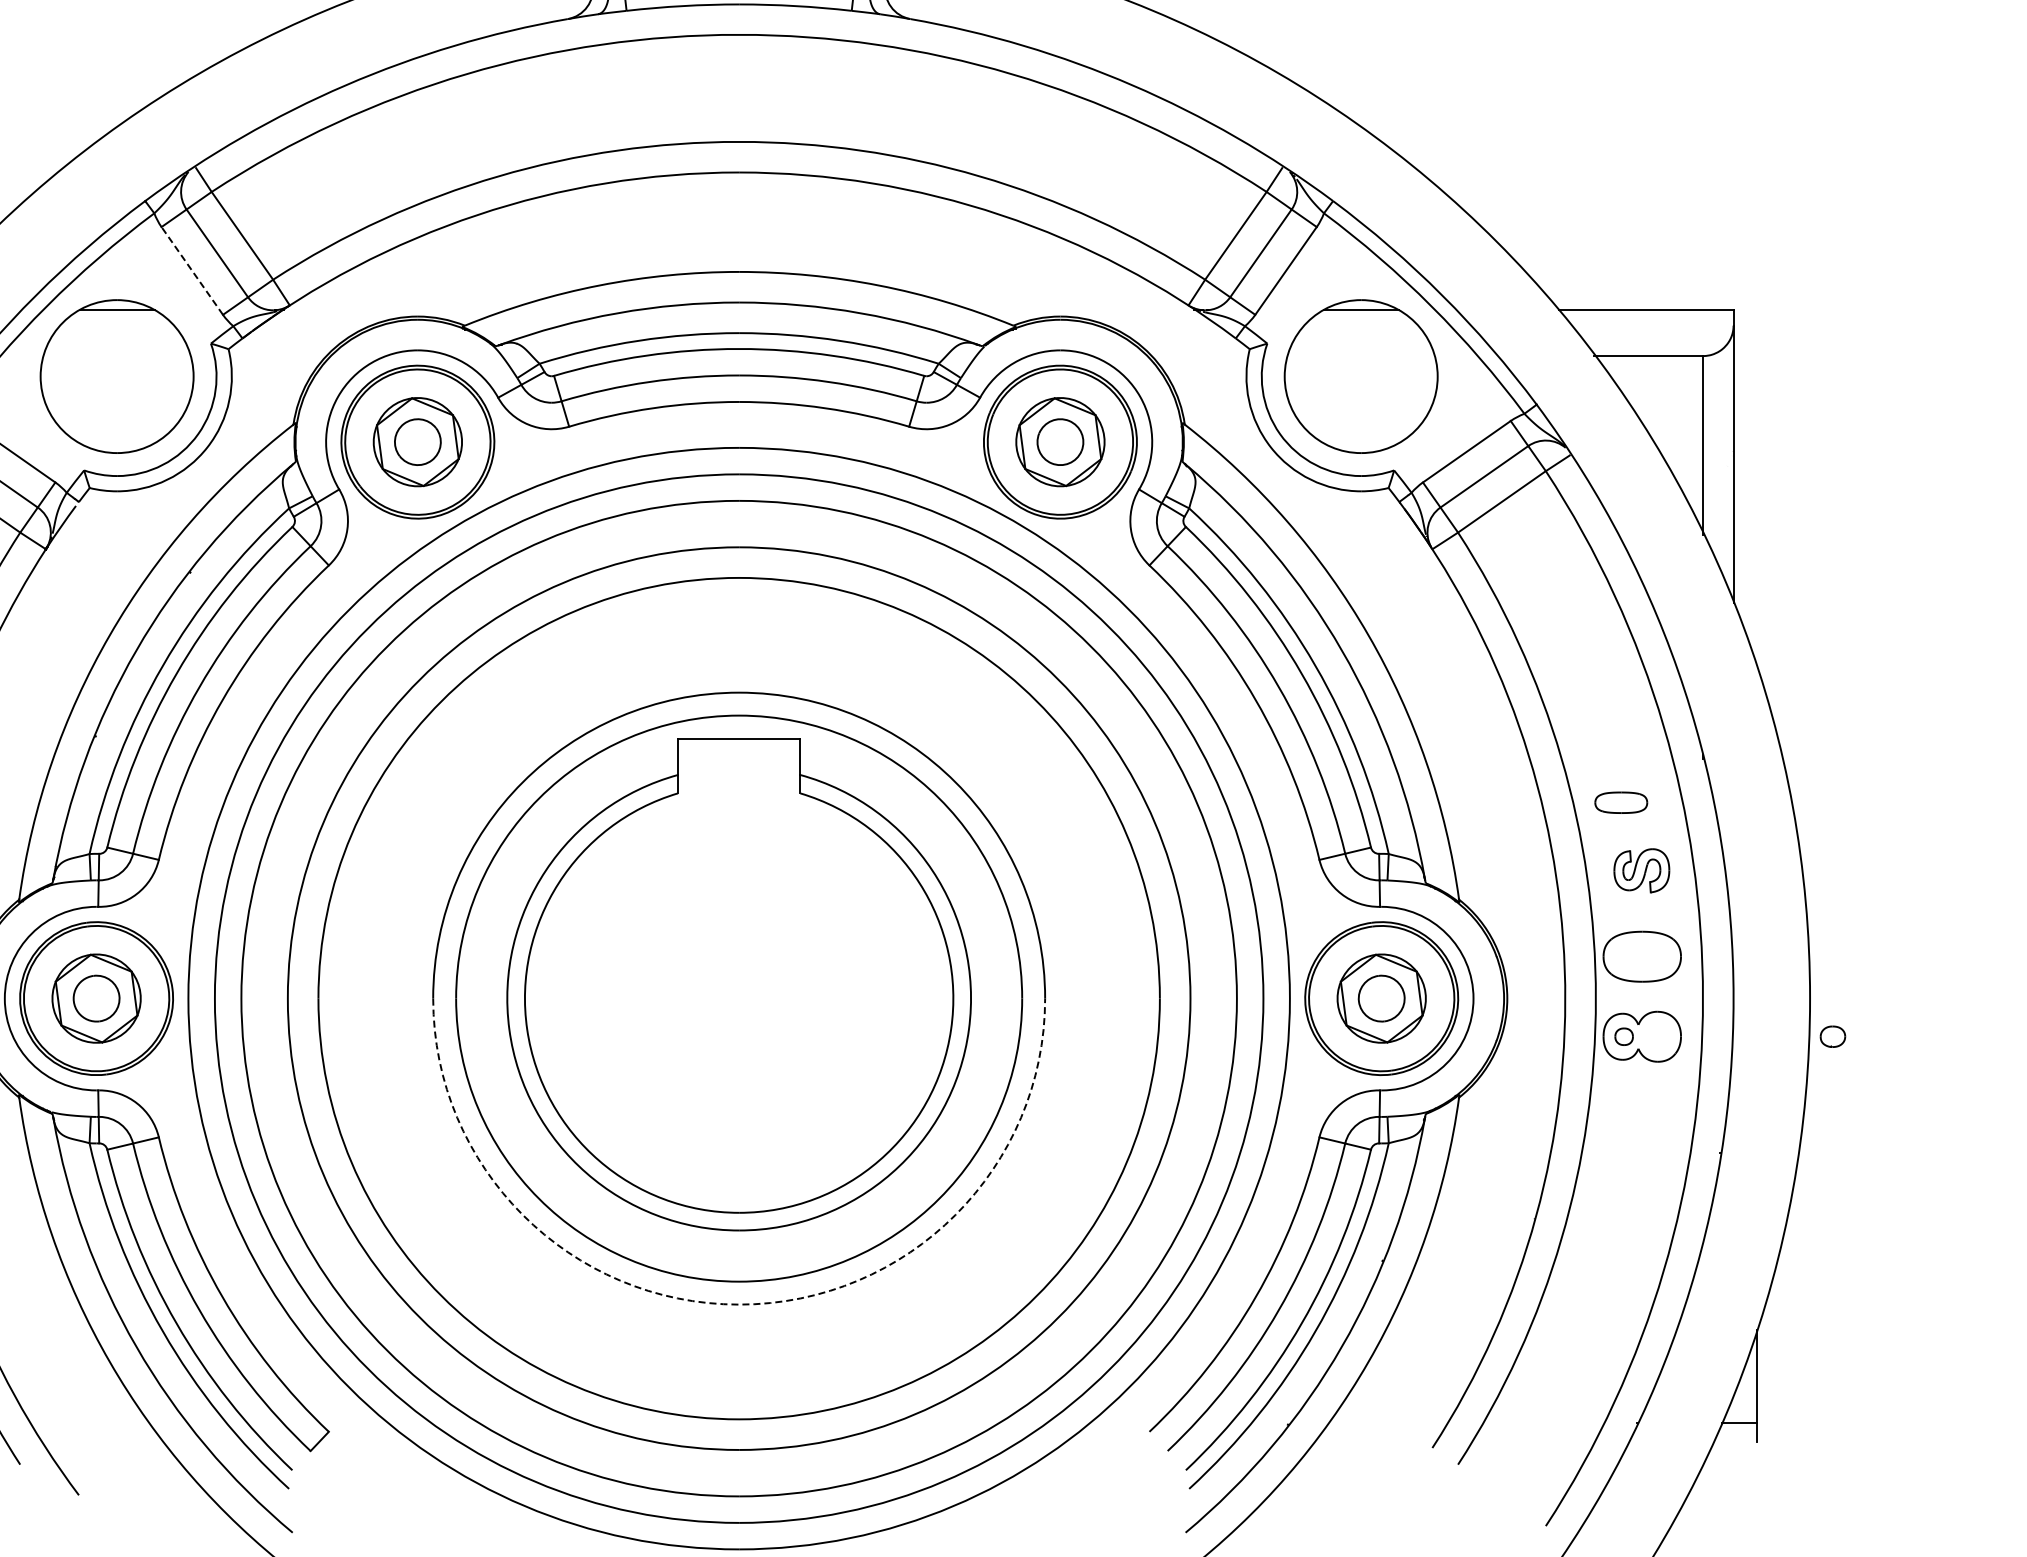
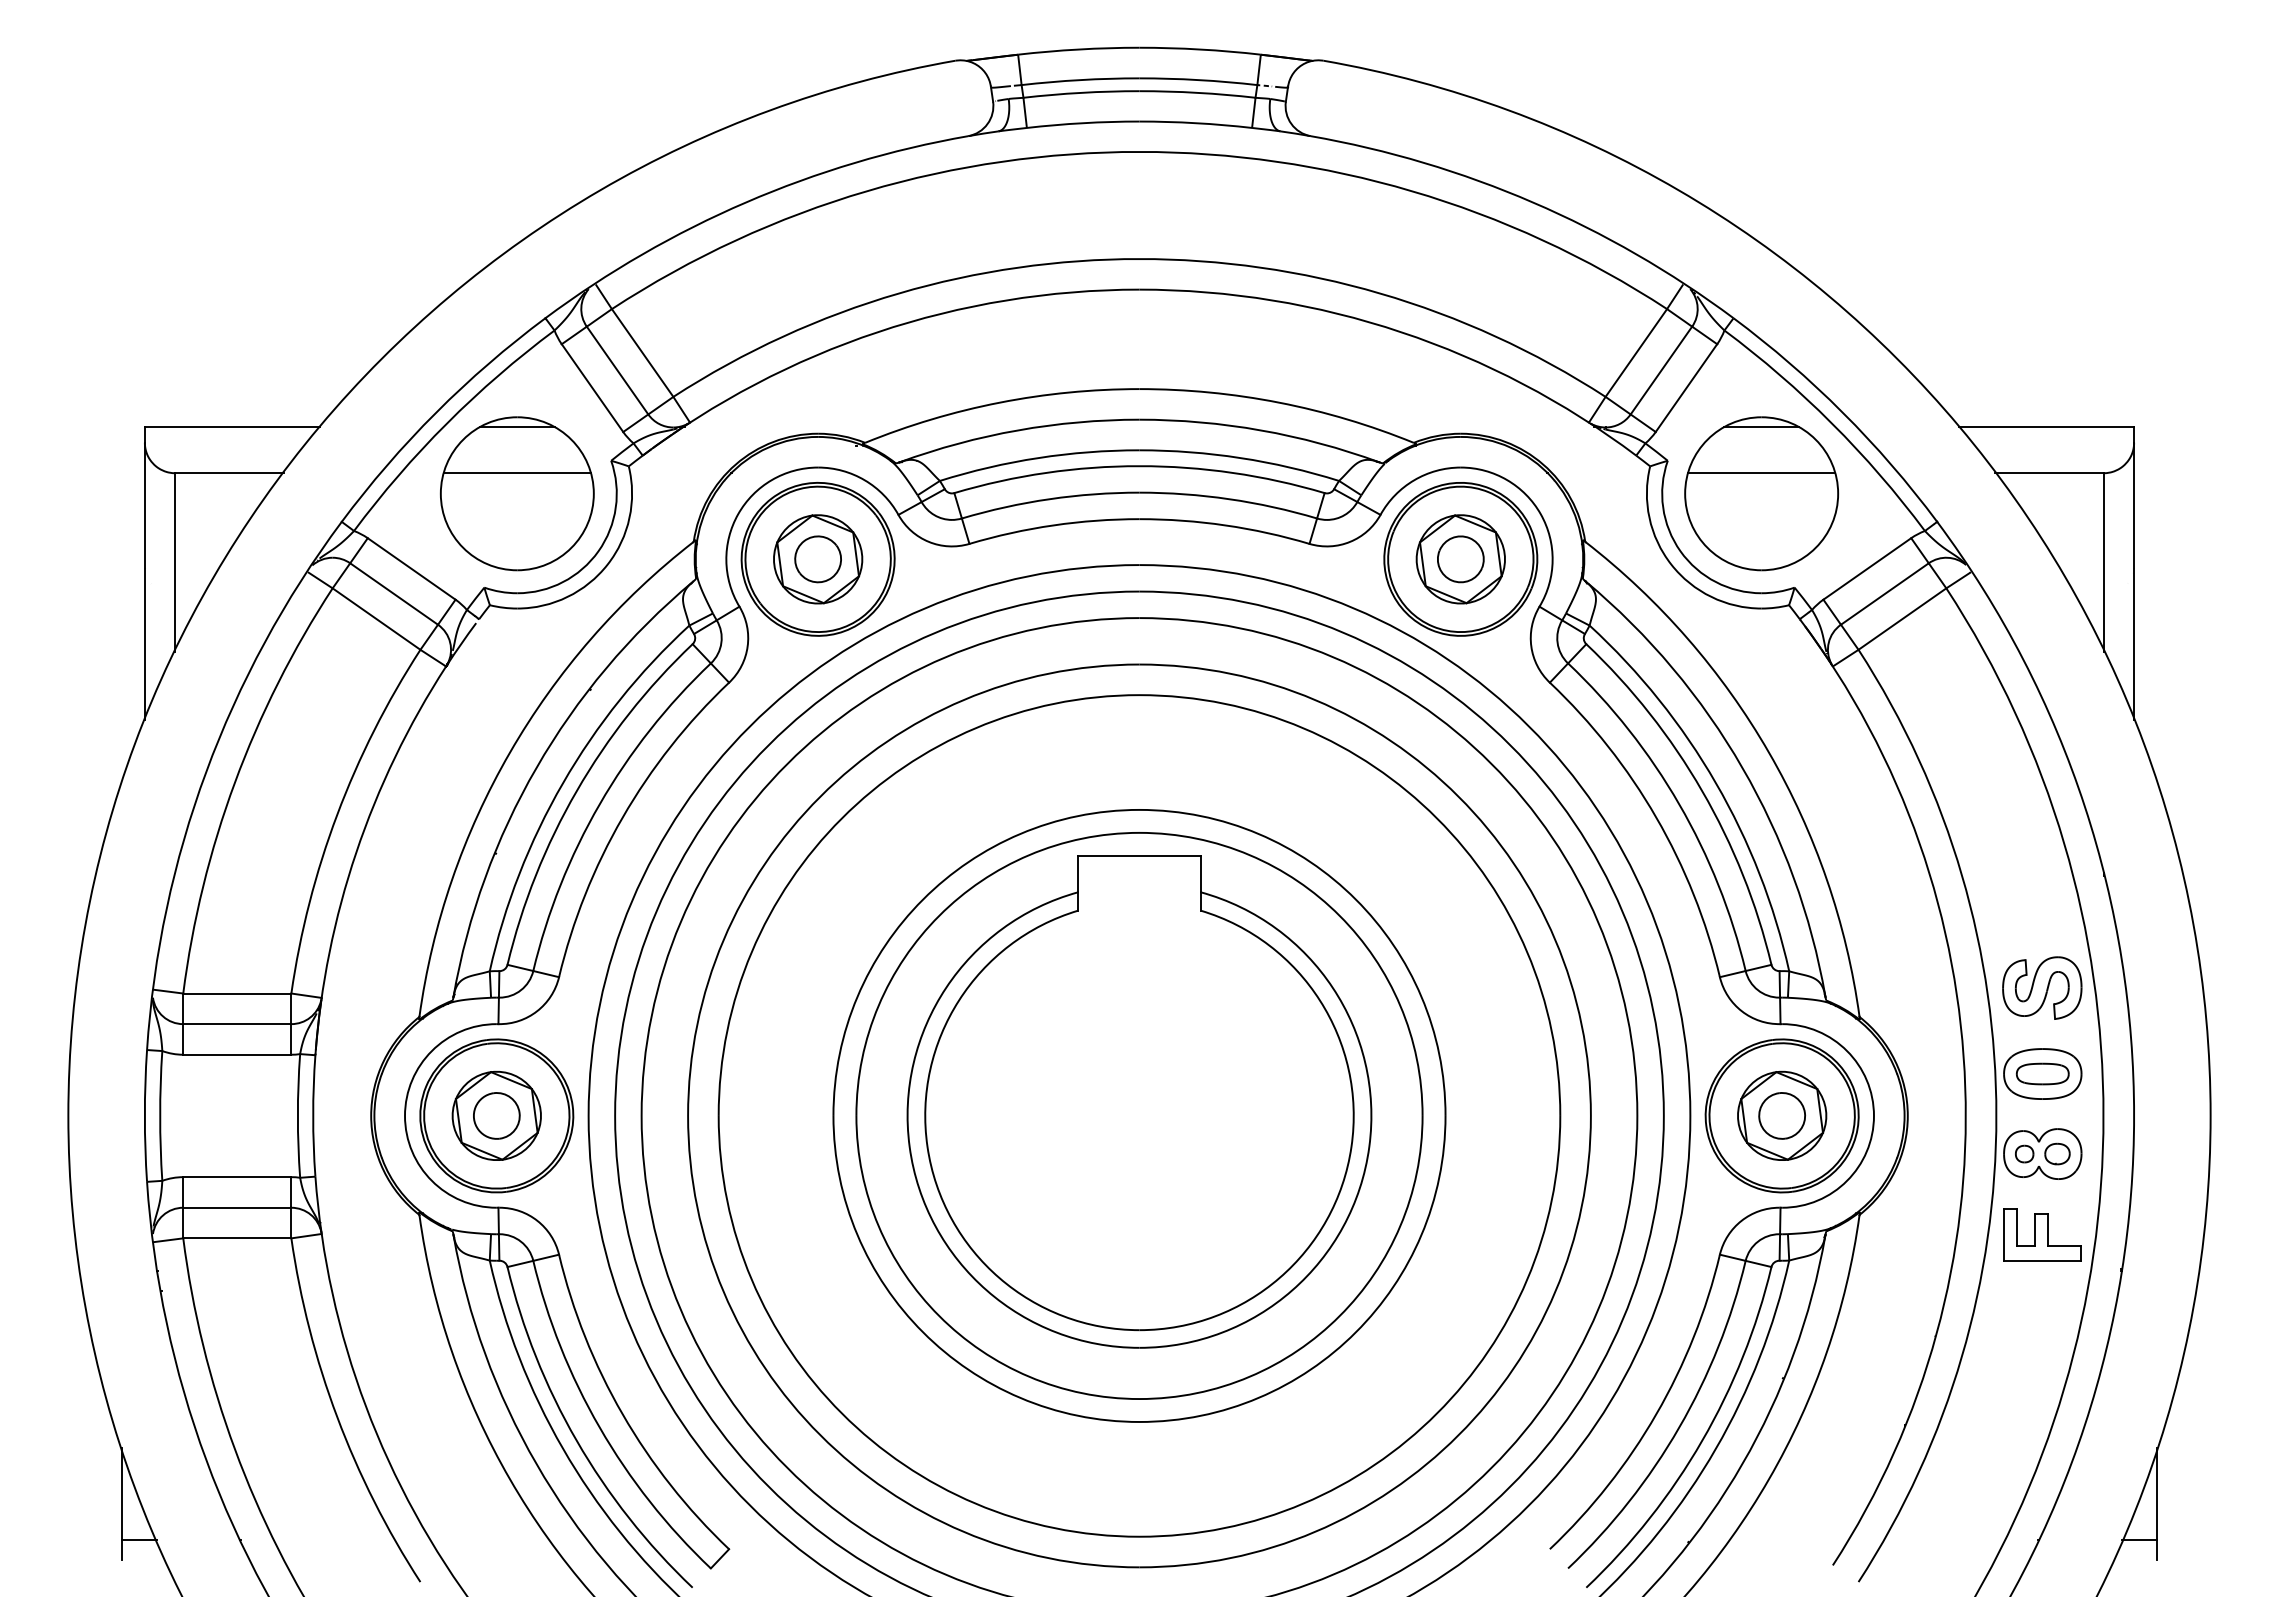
line: (192, 271) -> (592, 388), dashed -> solid
line: (116, 356) -> (516, 473), added
line: (1361, 356) -> (1761, 473), added
part: (1620, 802) -> (2042, 1073), moved
part: (1641, 870) -> (2042, 987), size x1.43
part: (1832, 1036) -> (2057, 1153), moved
part: (1641, 1117) -> (2042, 1234), added
arc: (739, 1304) -> (1139, 1421), dashed -> solid

